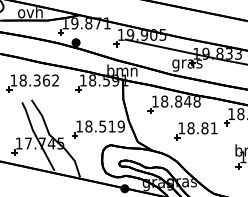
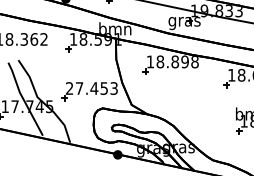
text: (187, 101) -> (184, 61), 18.848 -> 18.898
text: (100, 126) -> (91, 88), 18.519 -> 27.453
part: (195, 131) -> (193, 93), removed

